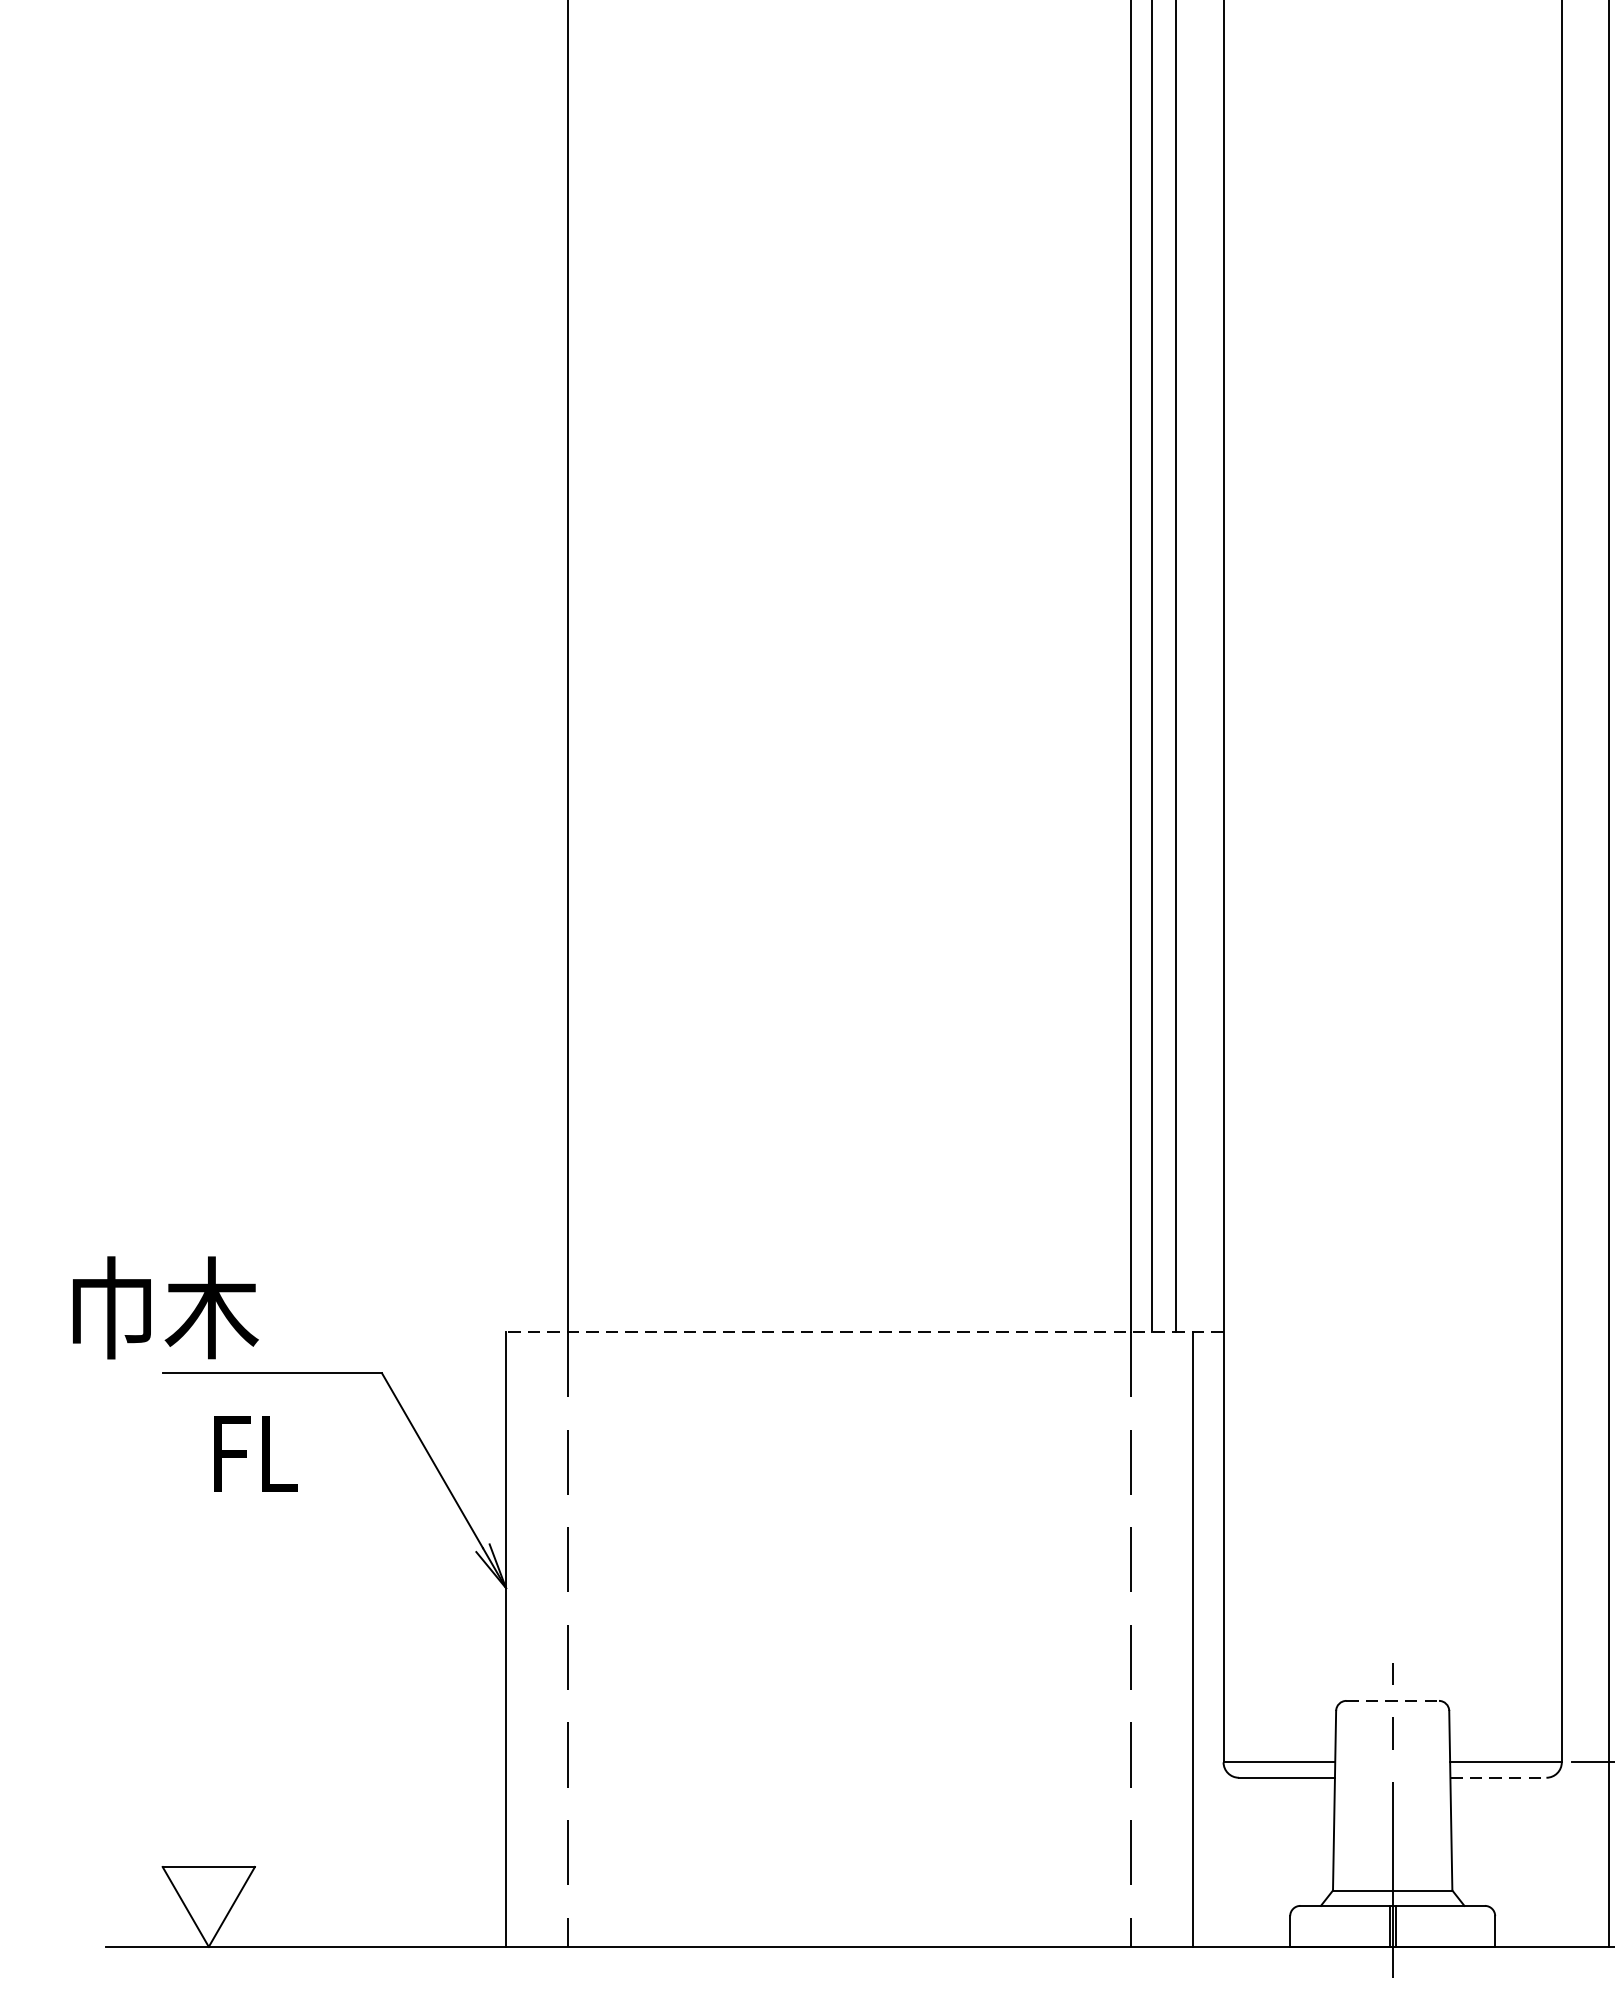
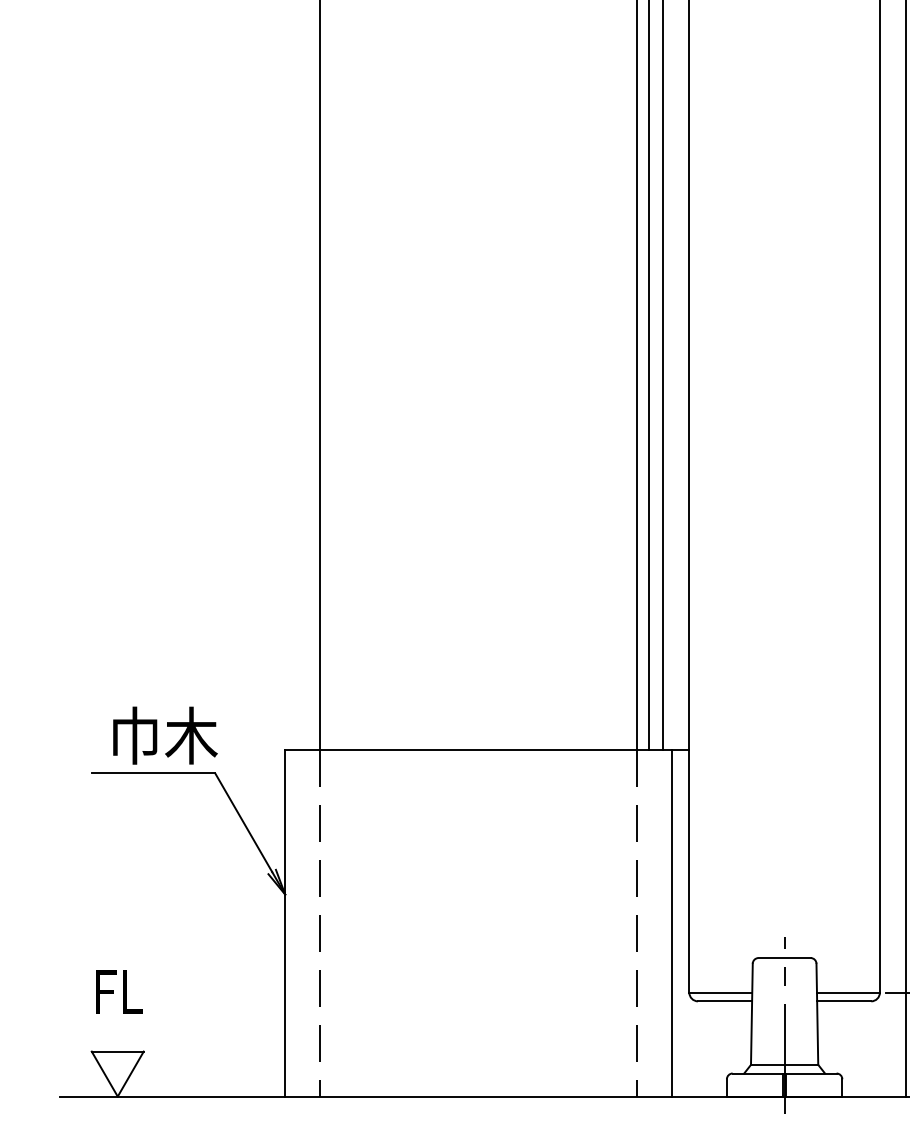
text: (165, 1307) -> (165, 735), moved
line: (863, 1332) -> (486, 750), dashed -> solid
text: (256, 1453) -> (119, 991), moved
line: (1394, 1701) -> (785, 958), dashed -> solid
line: (1498, 1778) -> (844, 1001), dashed -> solid

